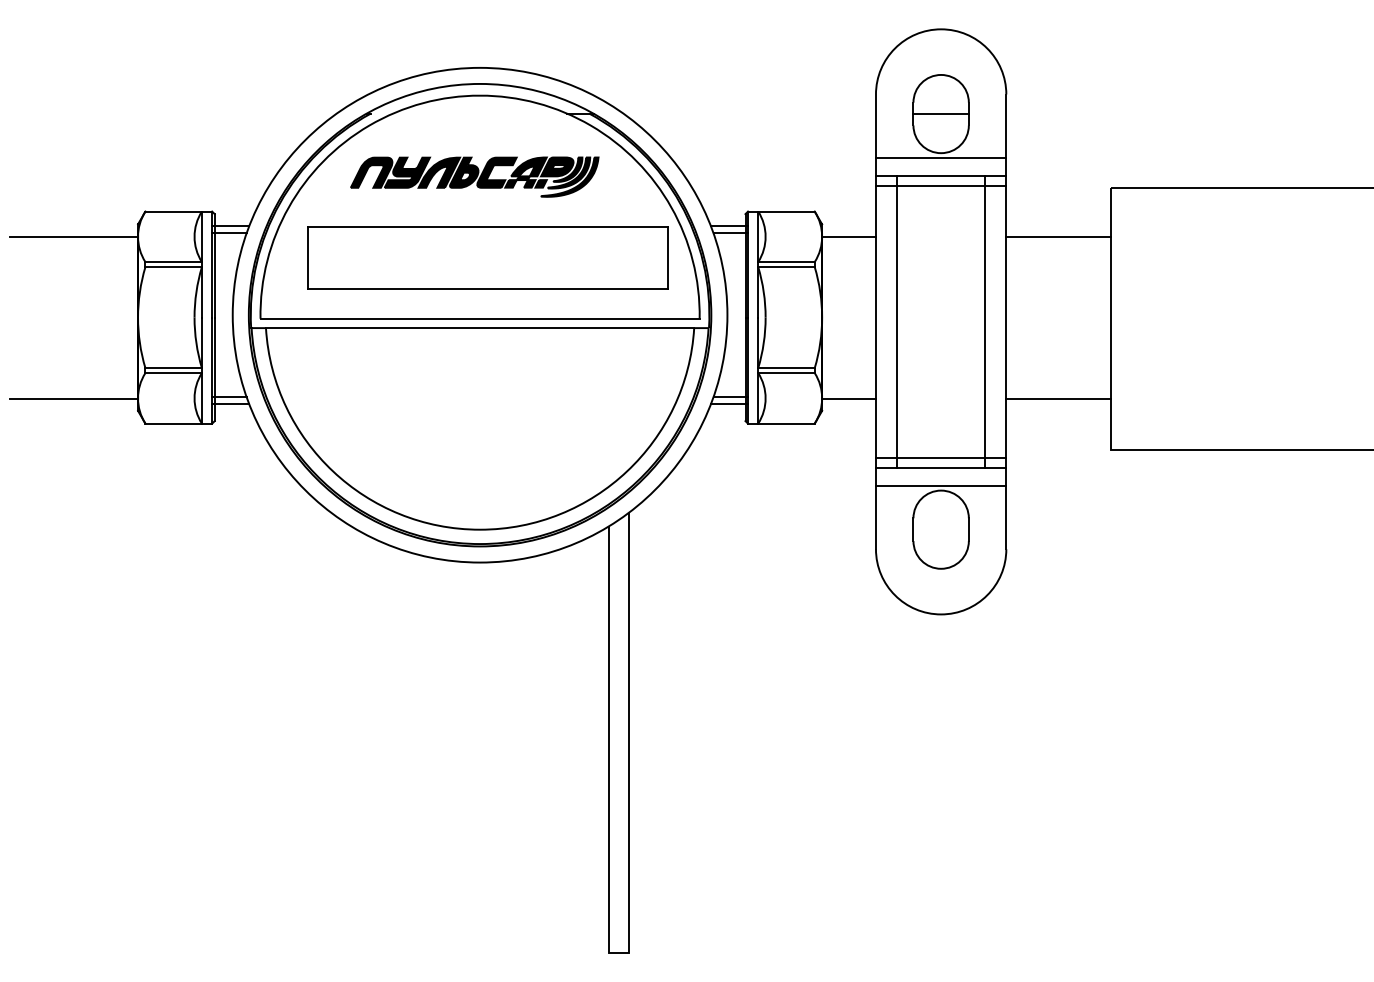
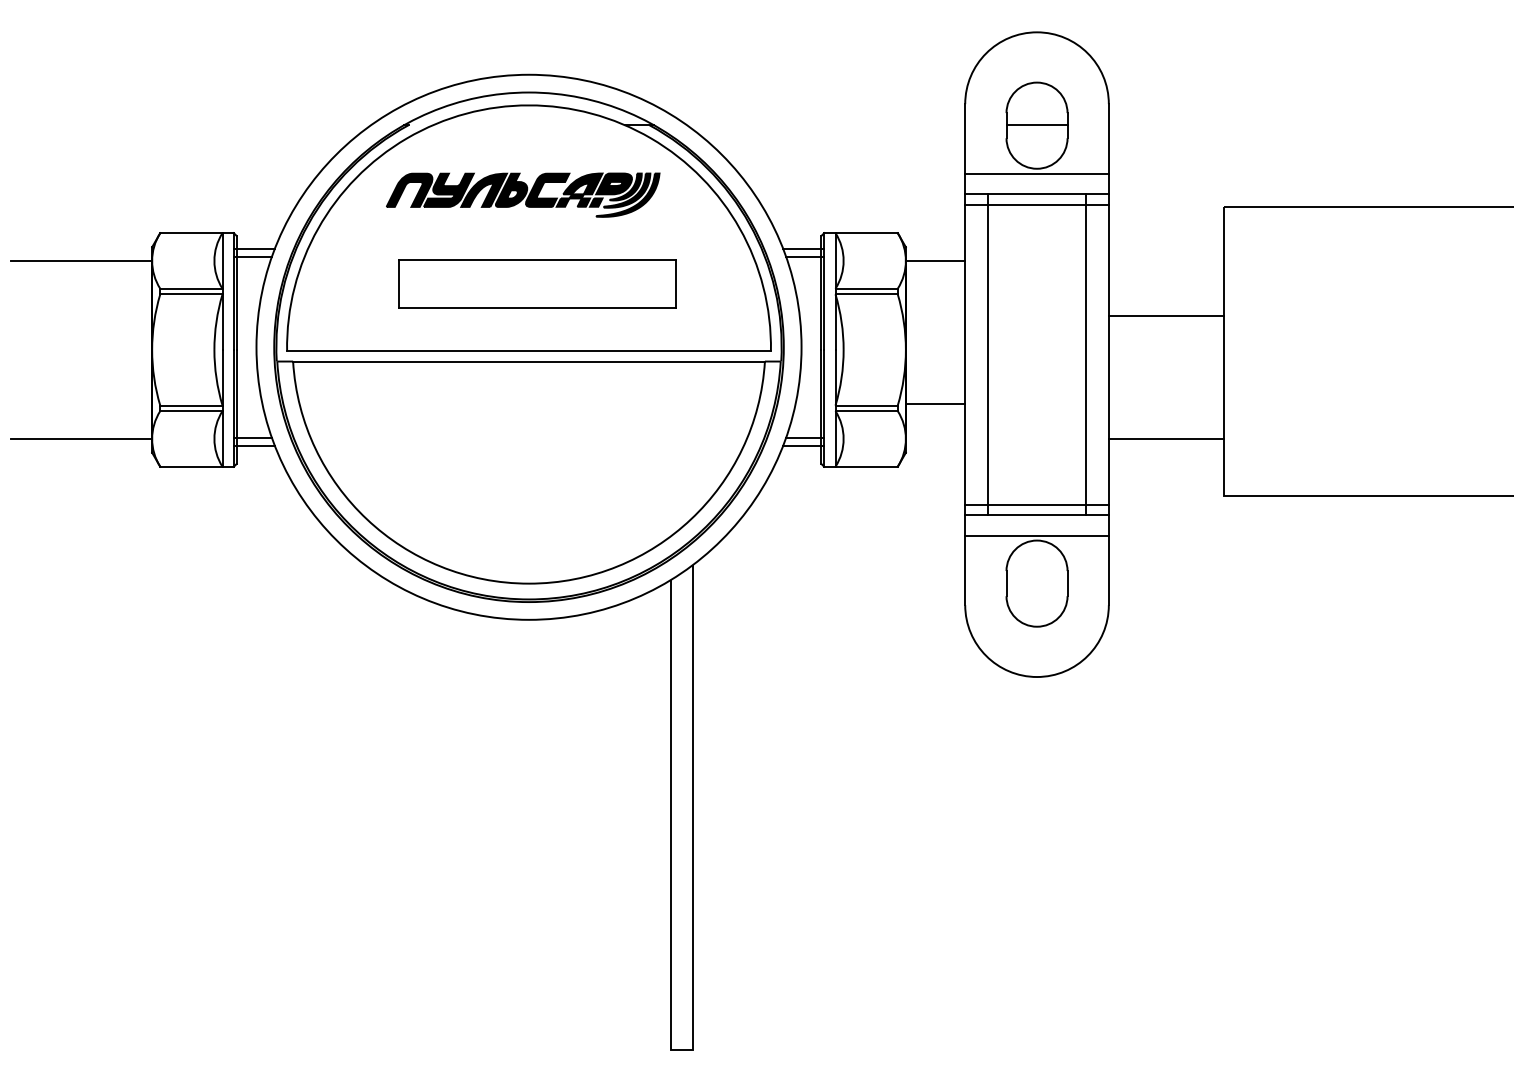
line: (1057, 236) -> (1165, 315), moved
part: (487, 257) -> (537, 283), size x0.7
line: (849, 398) -> (935, 404), moved

